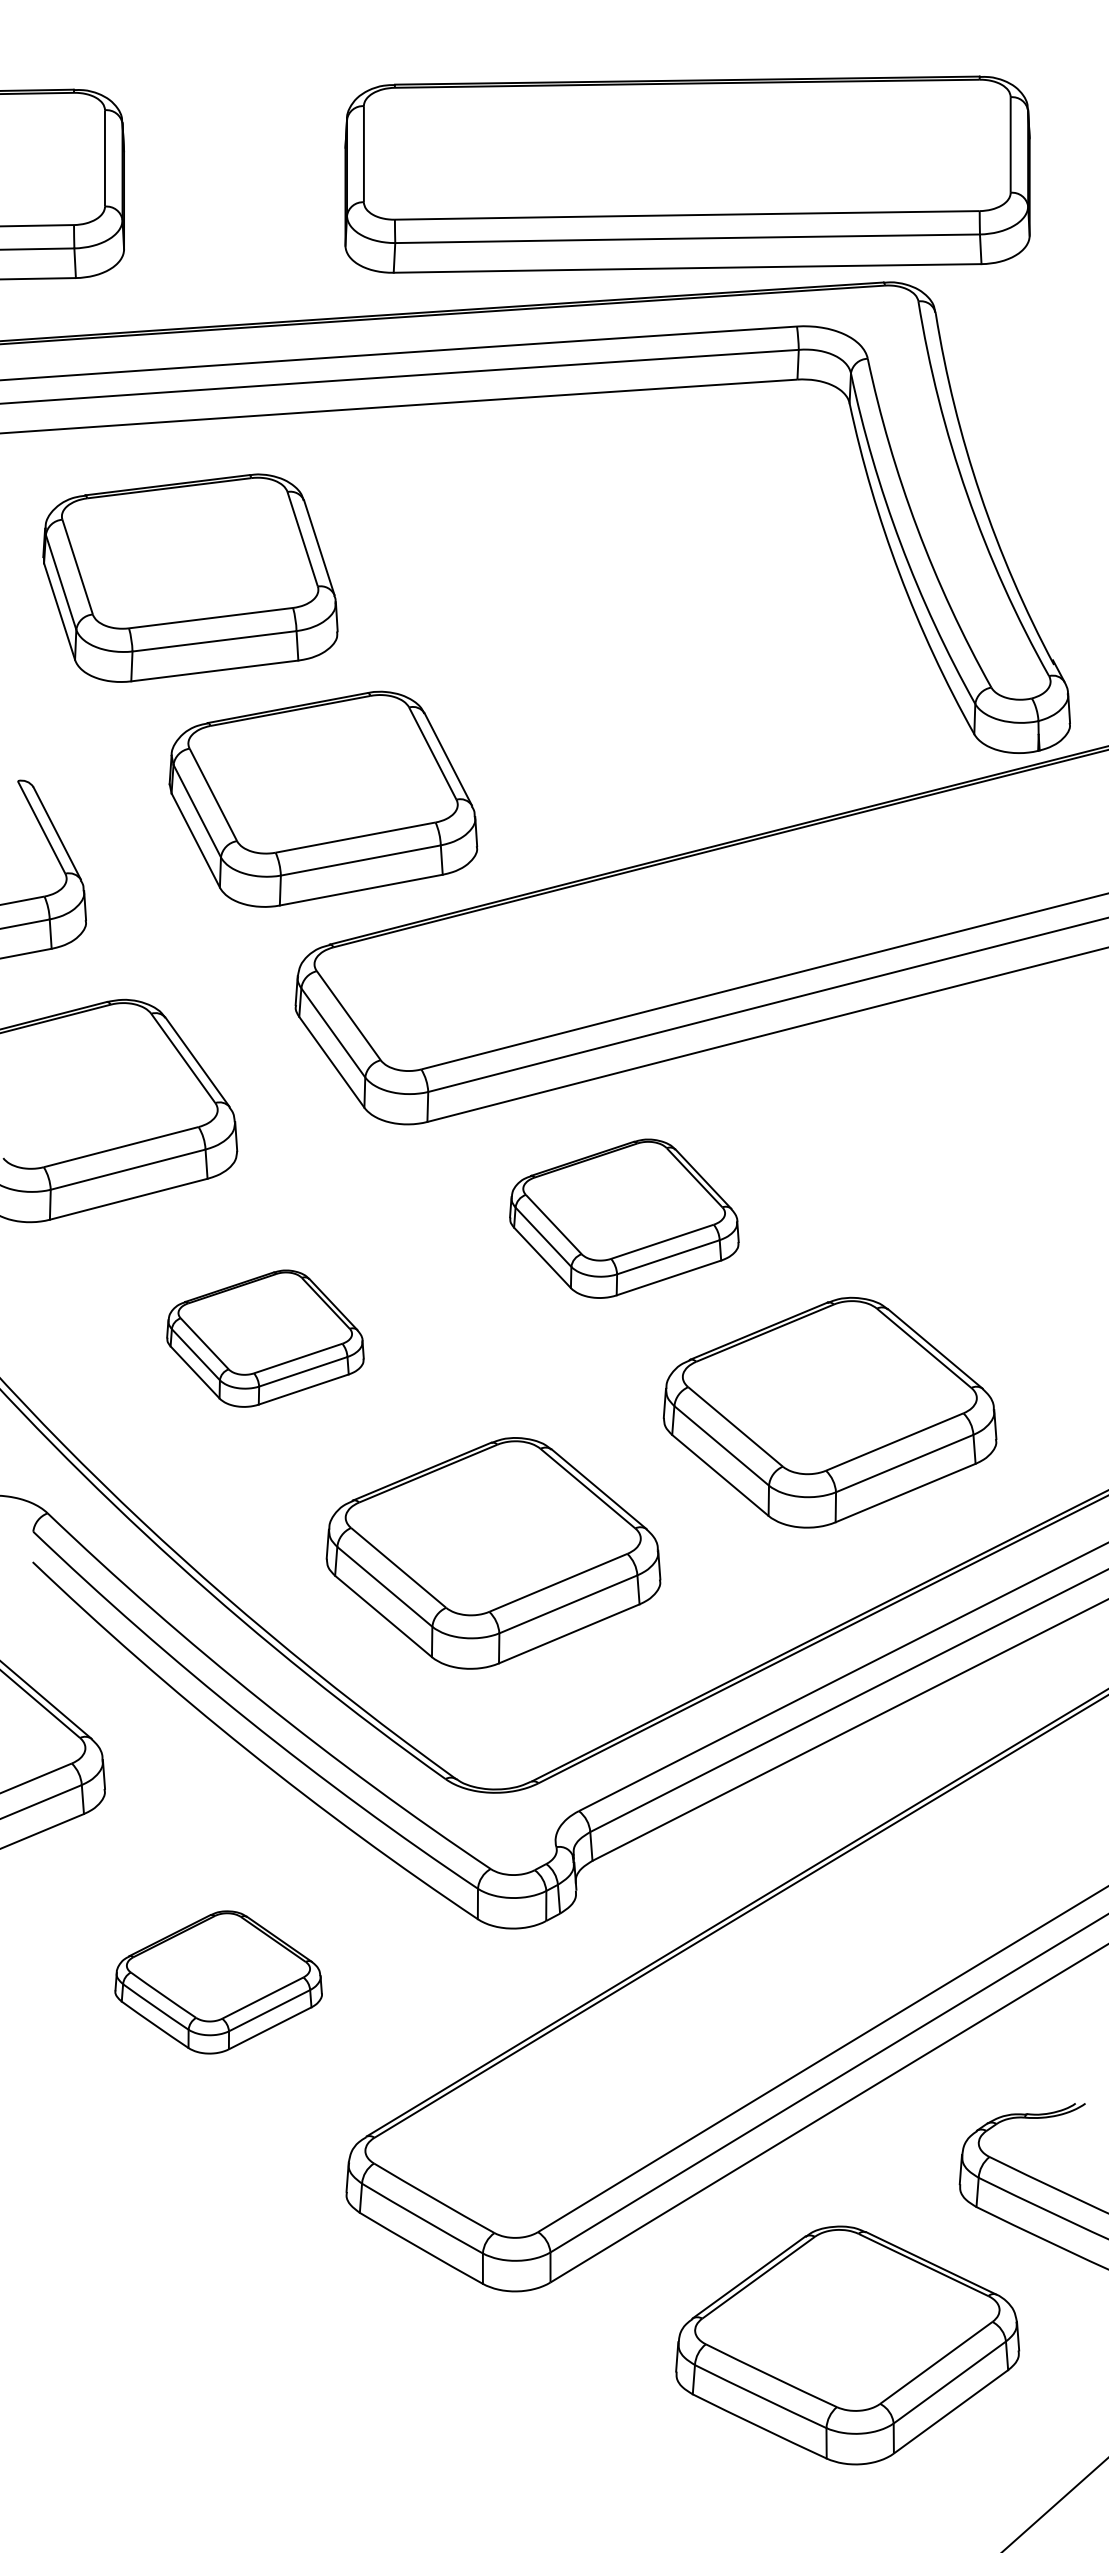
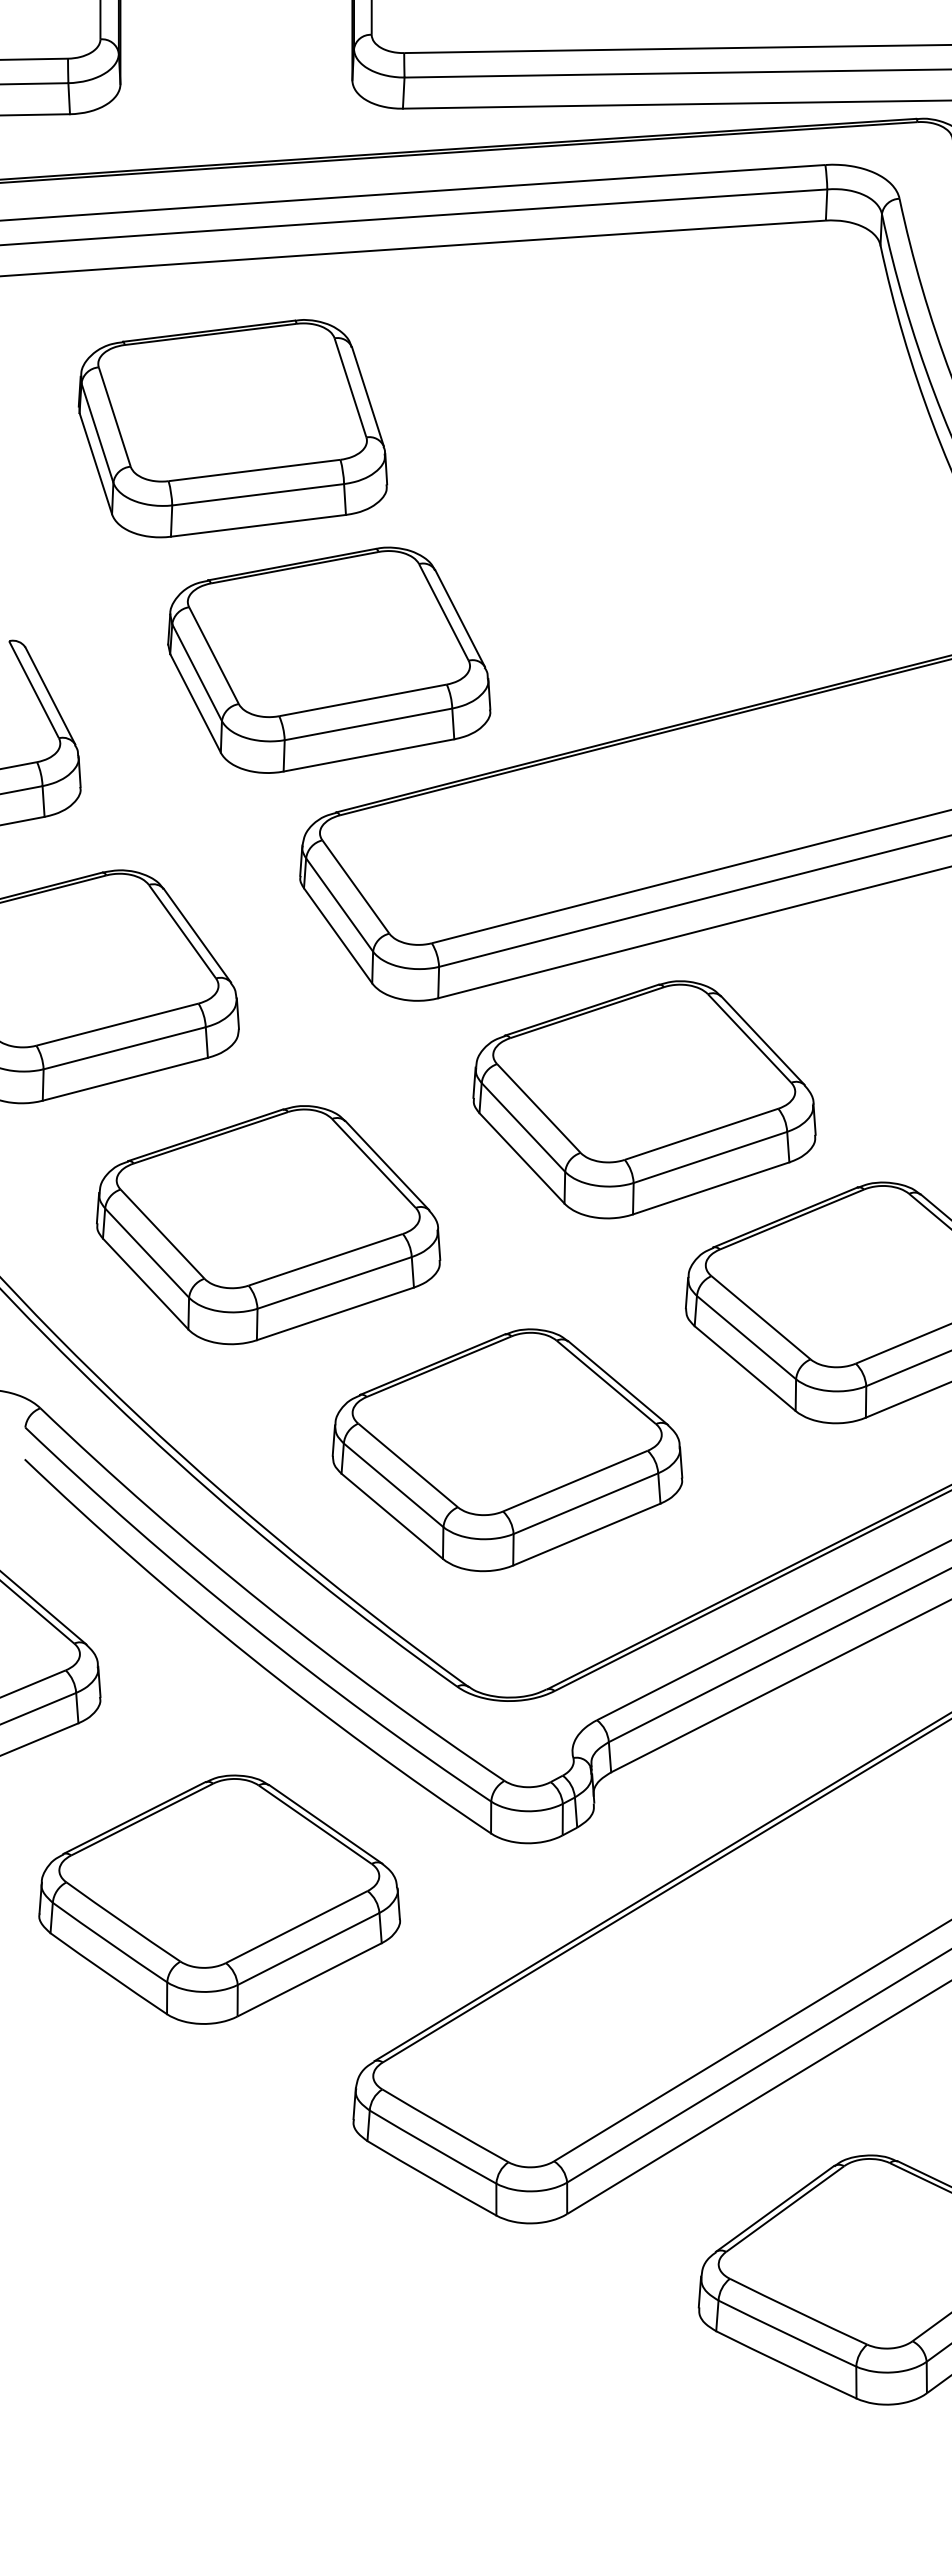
part: (190, 577) -> (232, 427), moved
part: (624, 1218) -> (644, 1099), size x1.43
part: (265, 1338) -> (268, 1225), size x1.67
part: (218, 1982) -> (219, 1899), size x1.67

